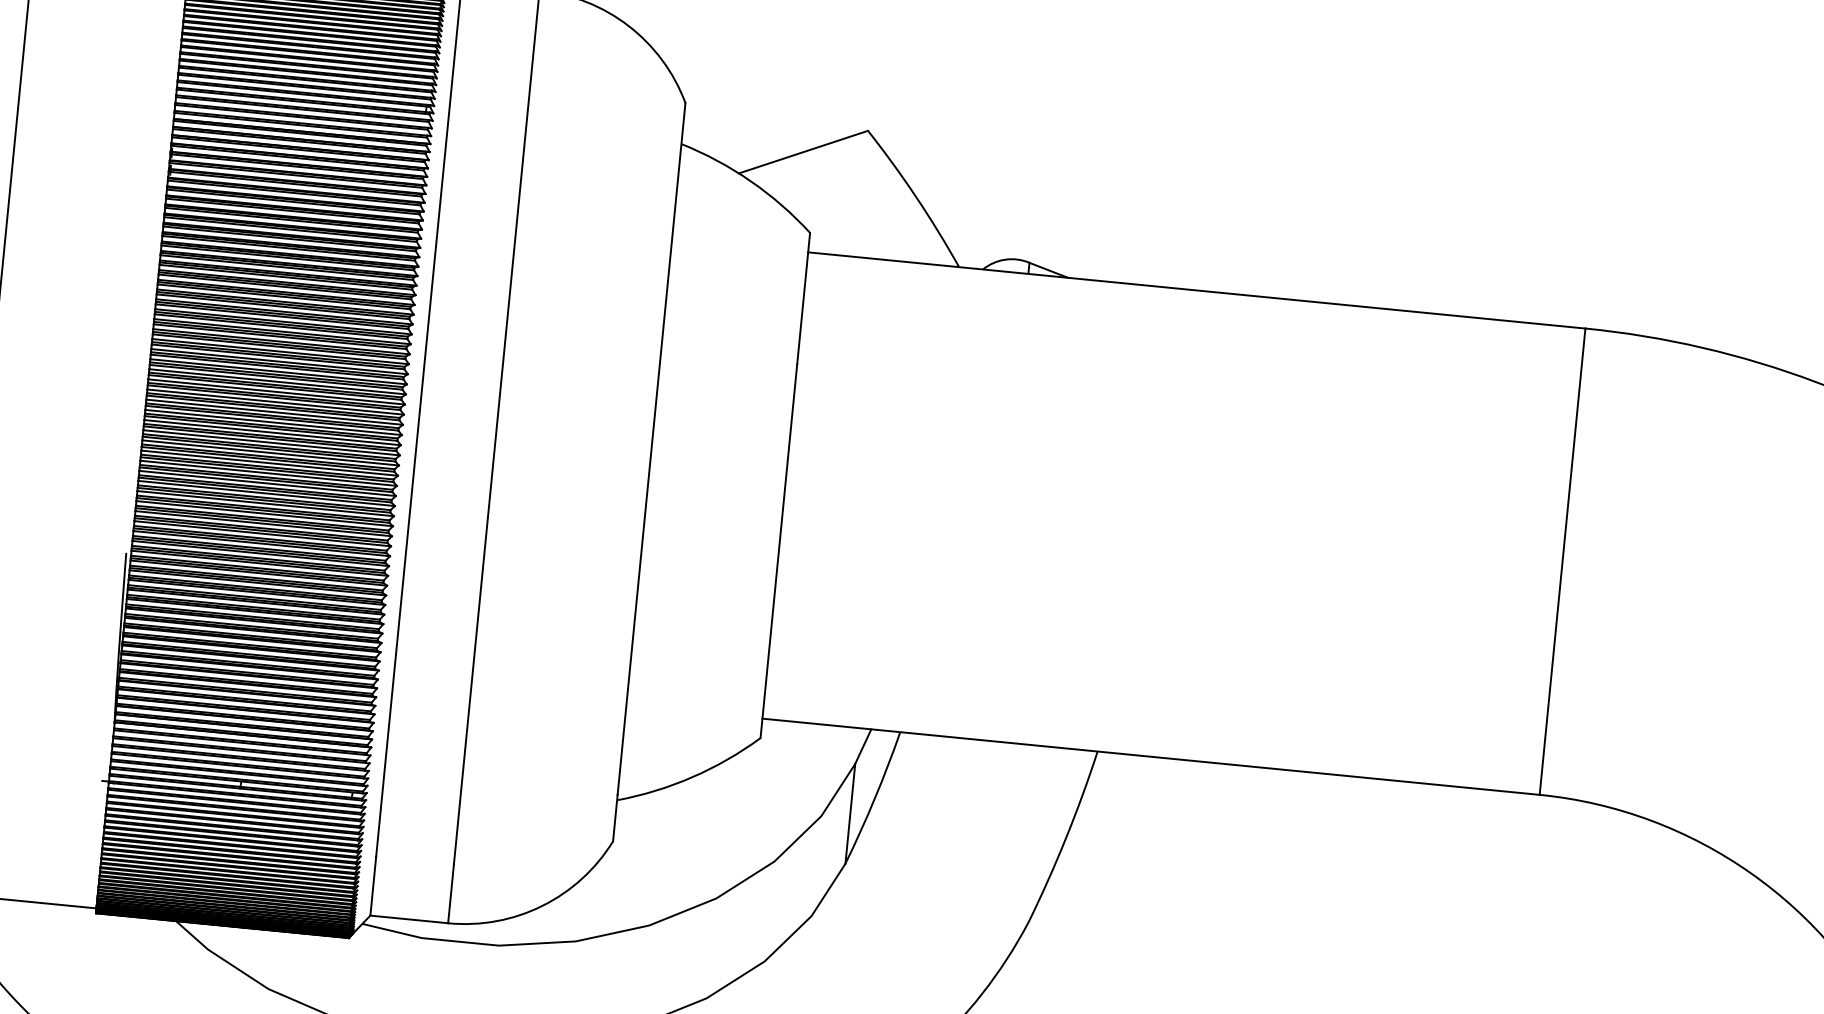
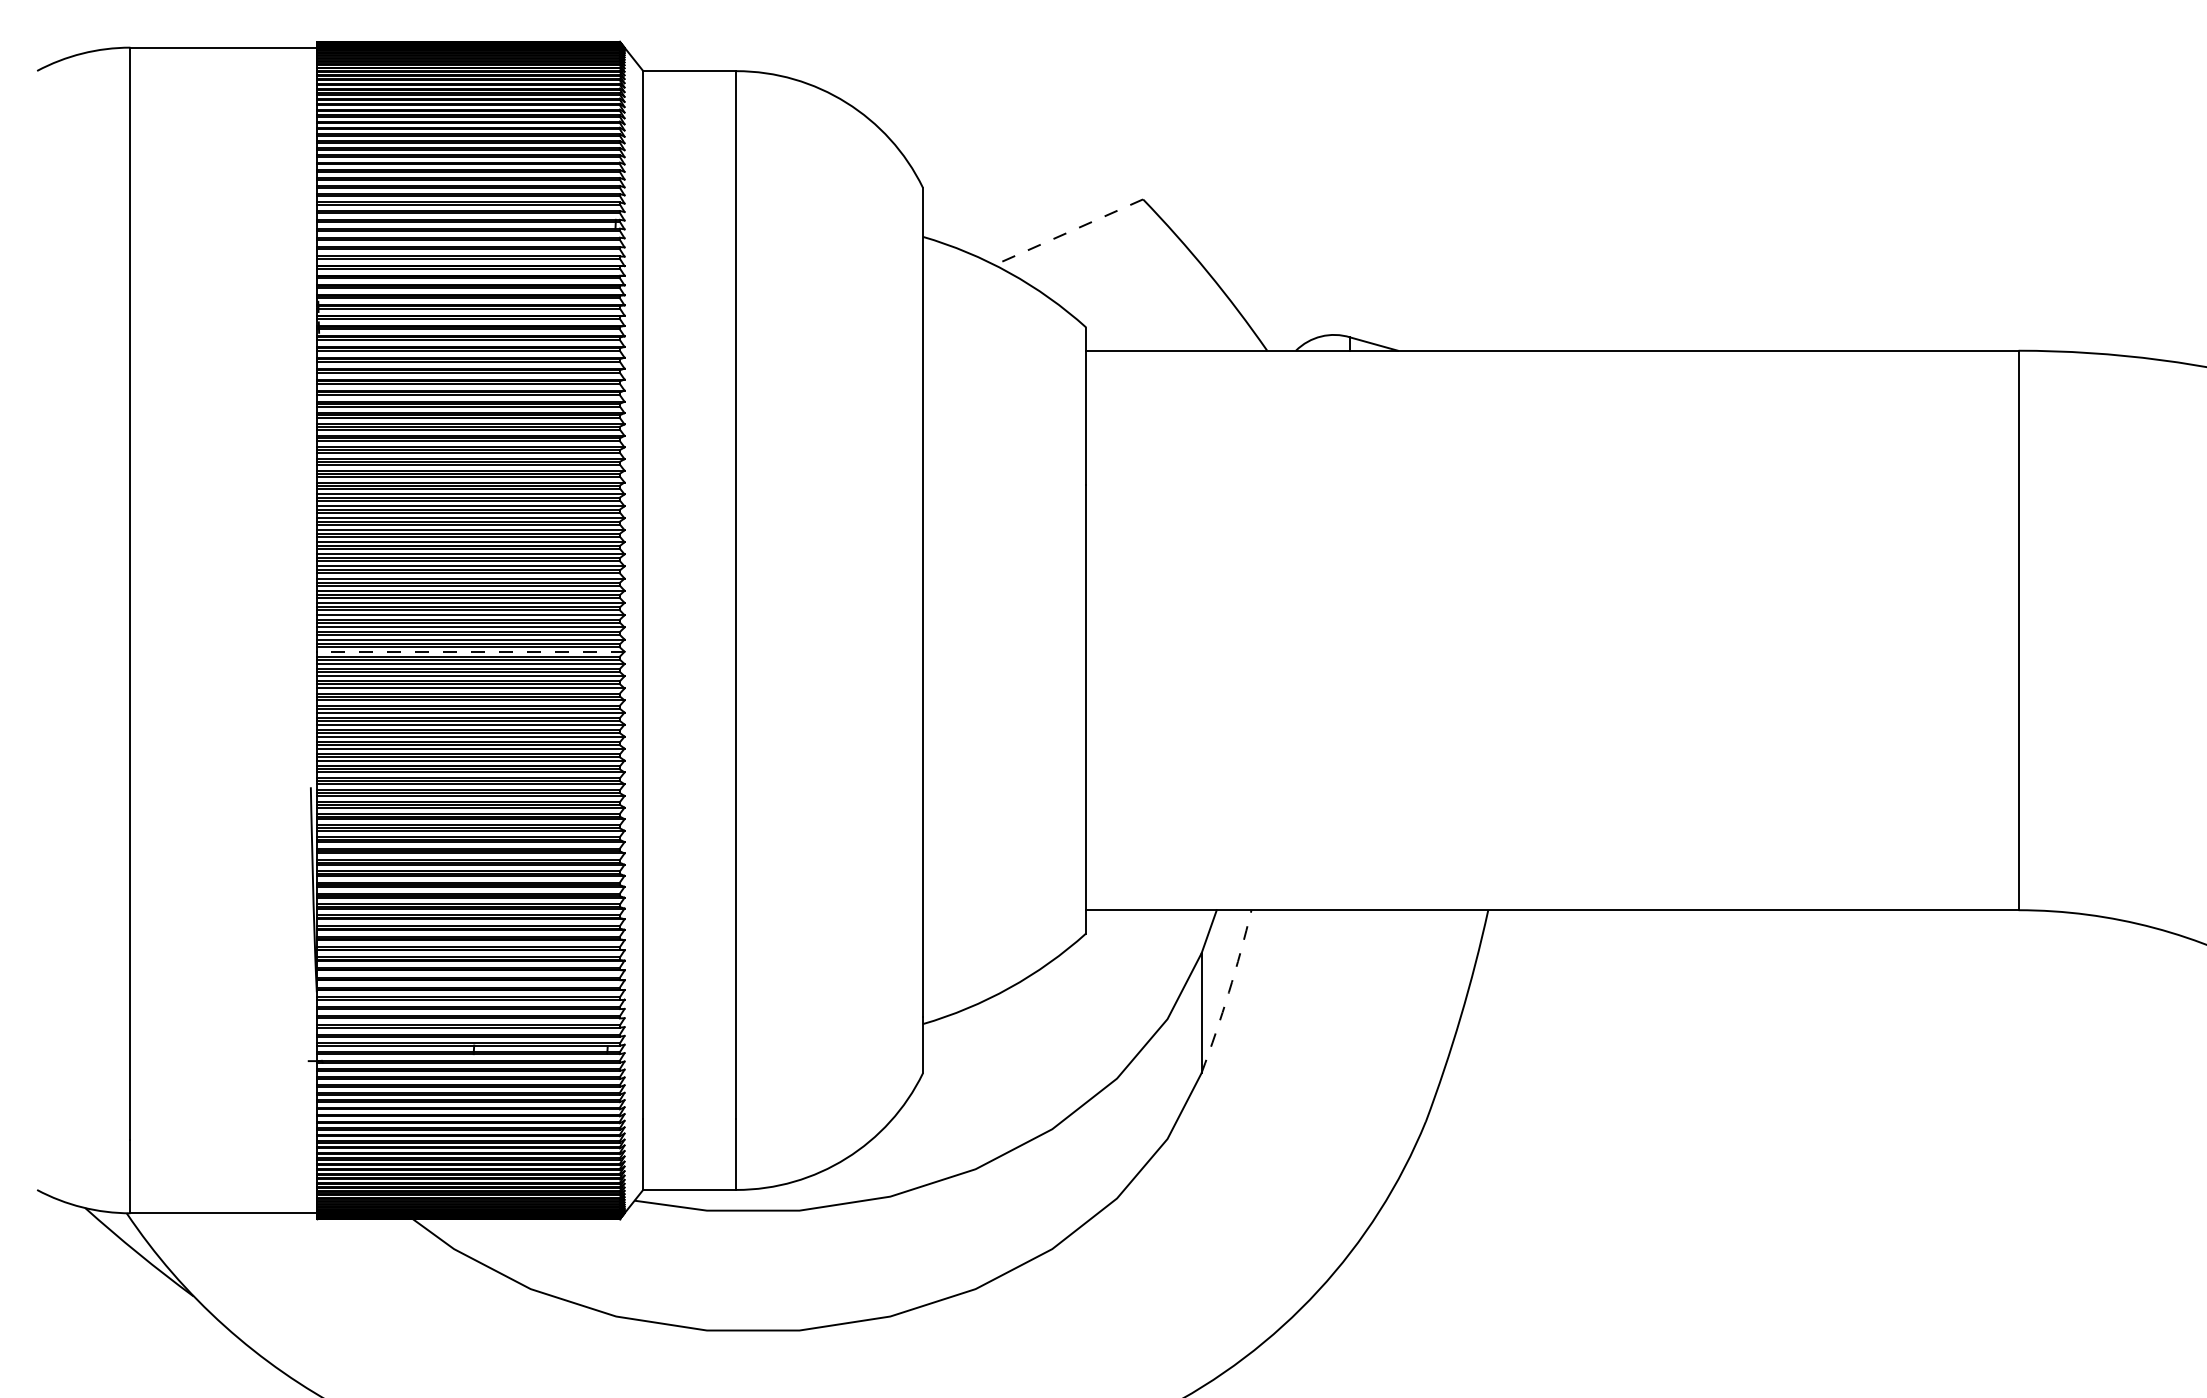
line: (803, 152) -> (1068, 232), solid -> dashed
line: (270, 452) -> (470, 651), solid -> dashed
arc: (874, 798) -> (1228, 992), solid -> dashed

